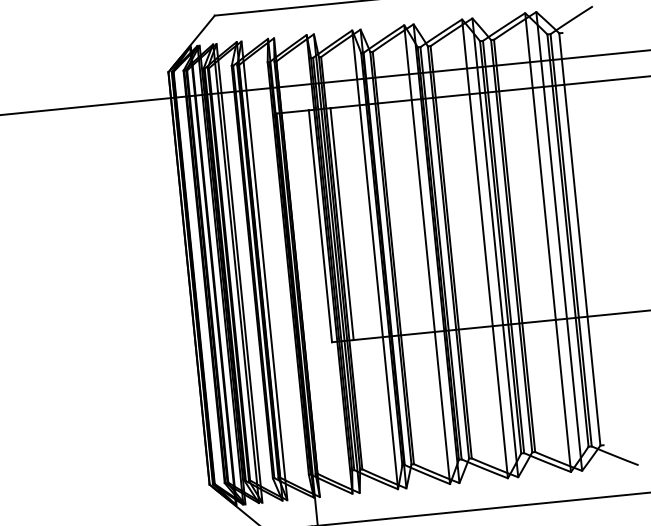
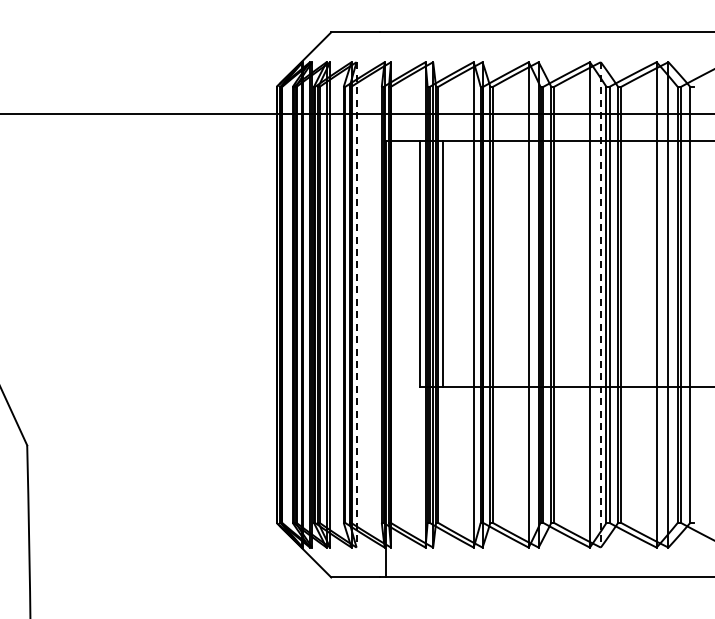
line: (494, 247) -> (600, 304), solid -> dashed
line: (264, 270) -> (356, 304), solid -> dashed

